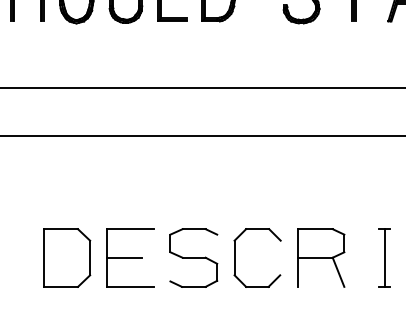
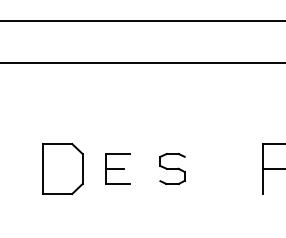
part: (130, 257) -> (117, 168), size x0.6
part: (193, 257) -> (172, 168), size x0.6
part: (235, 257) -> (208, 168), removed

